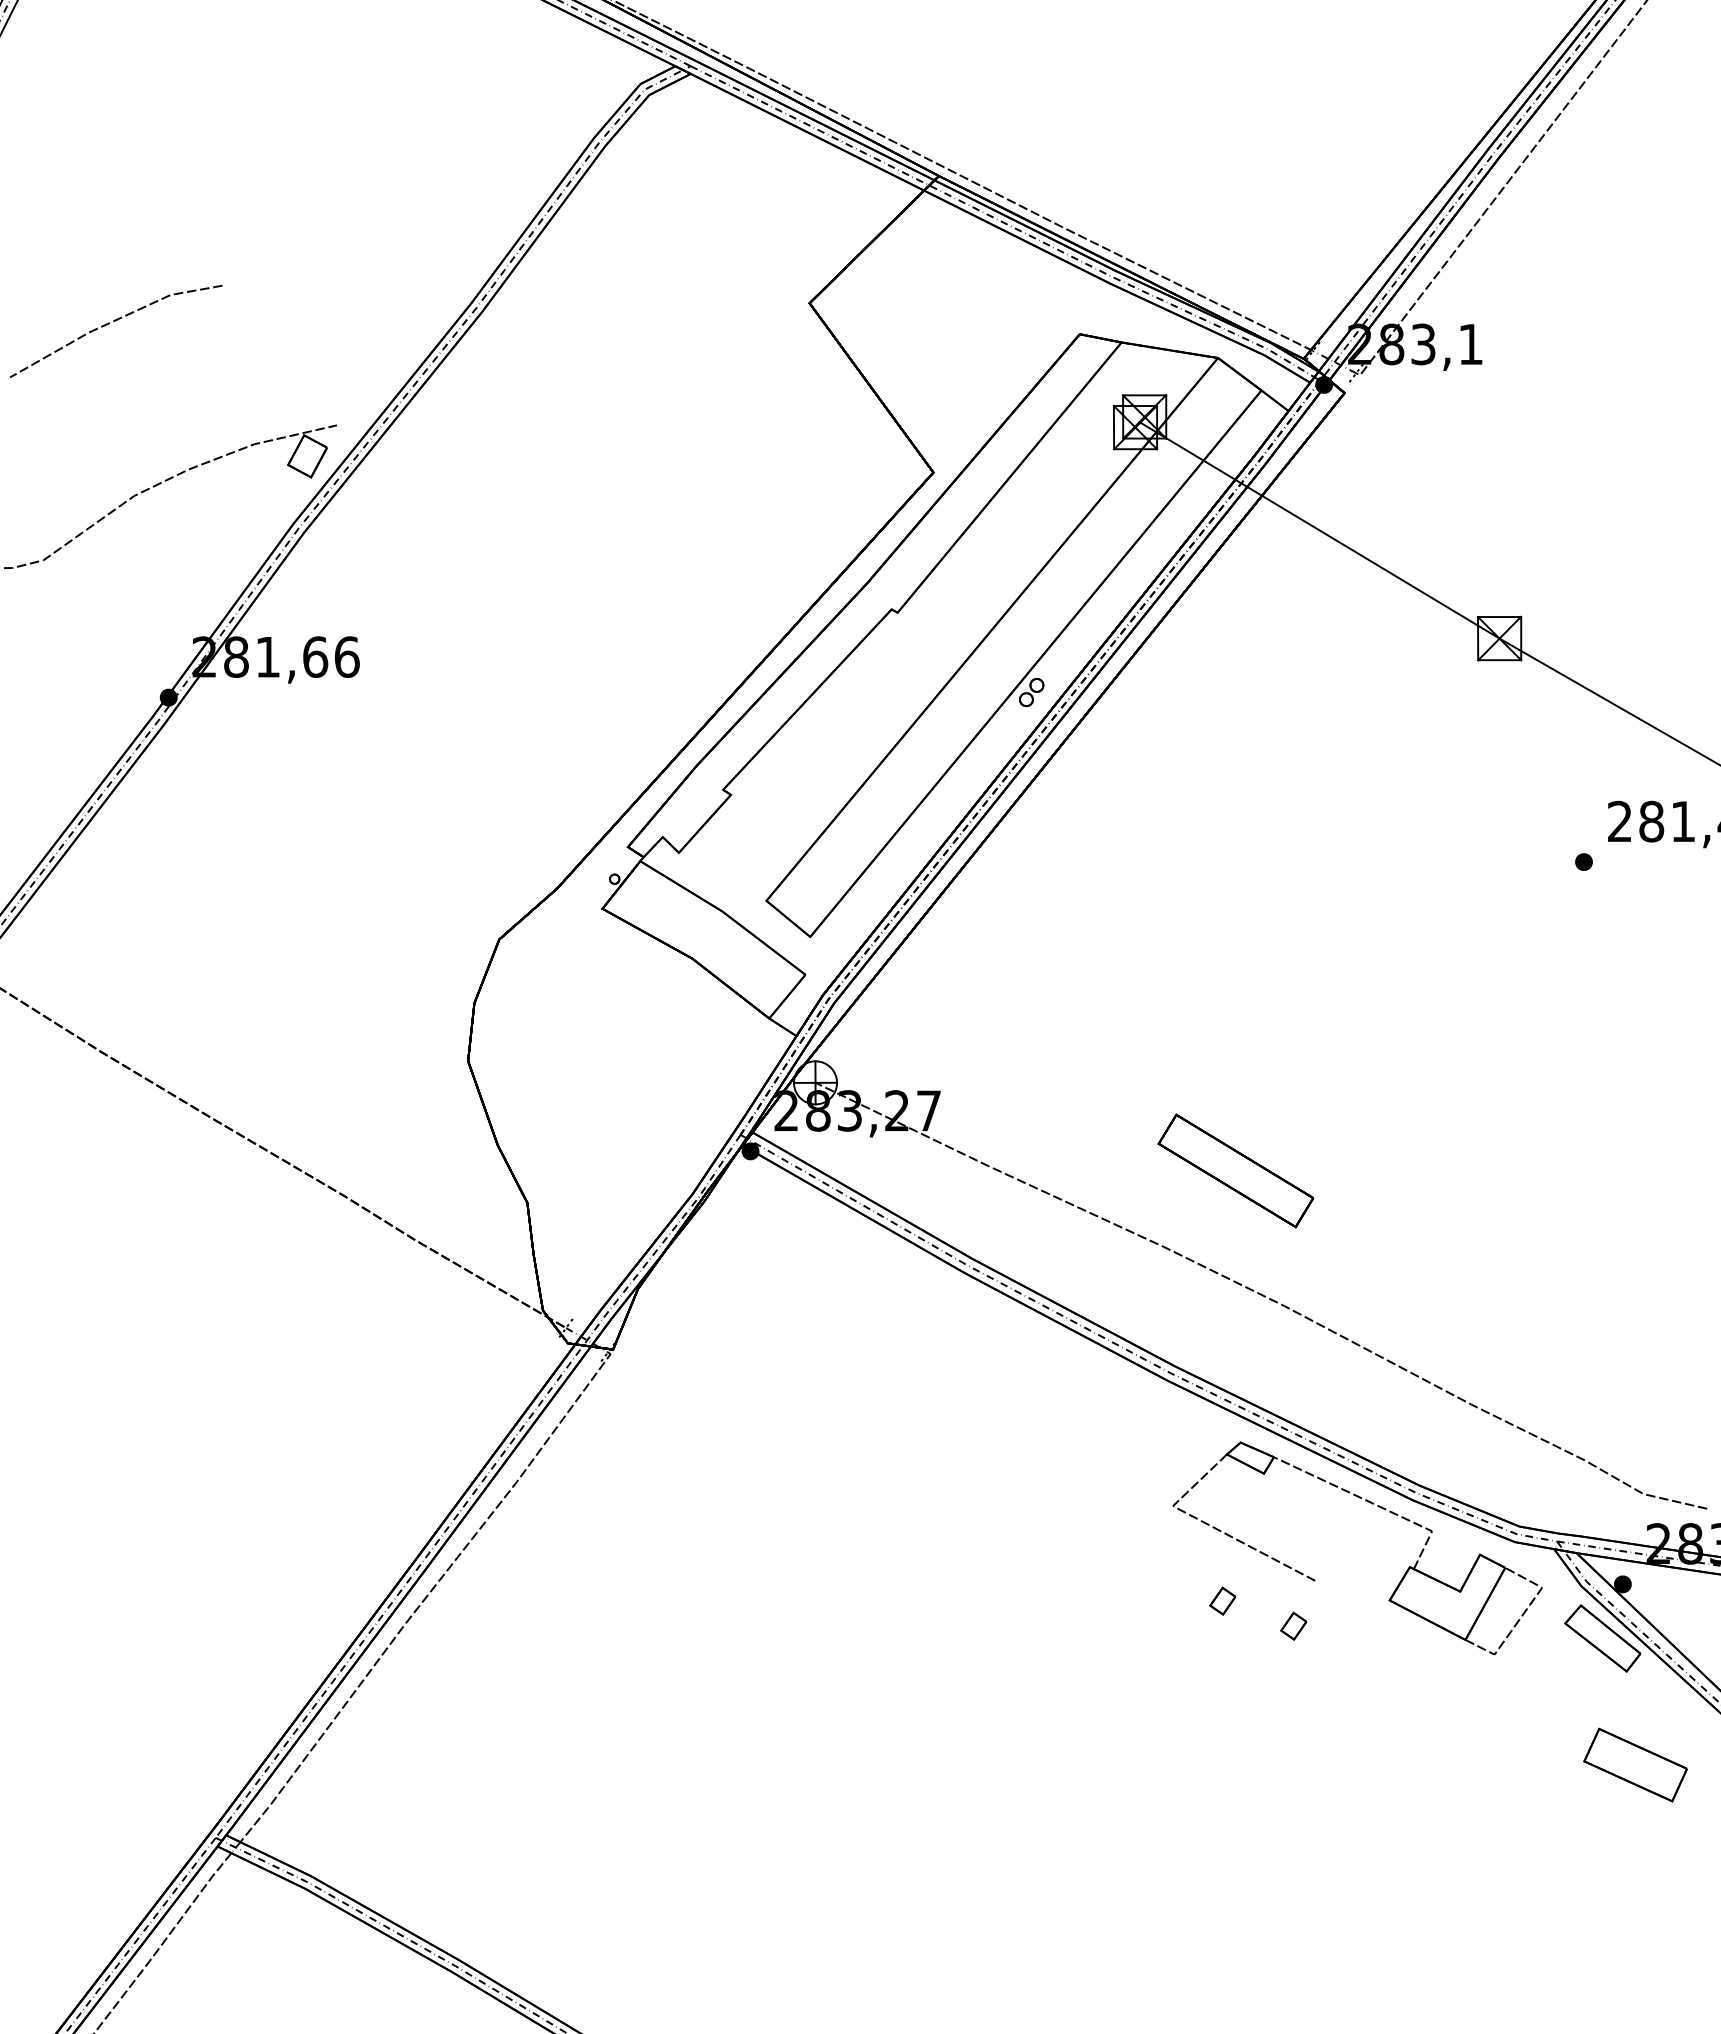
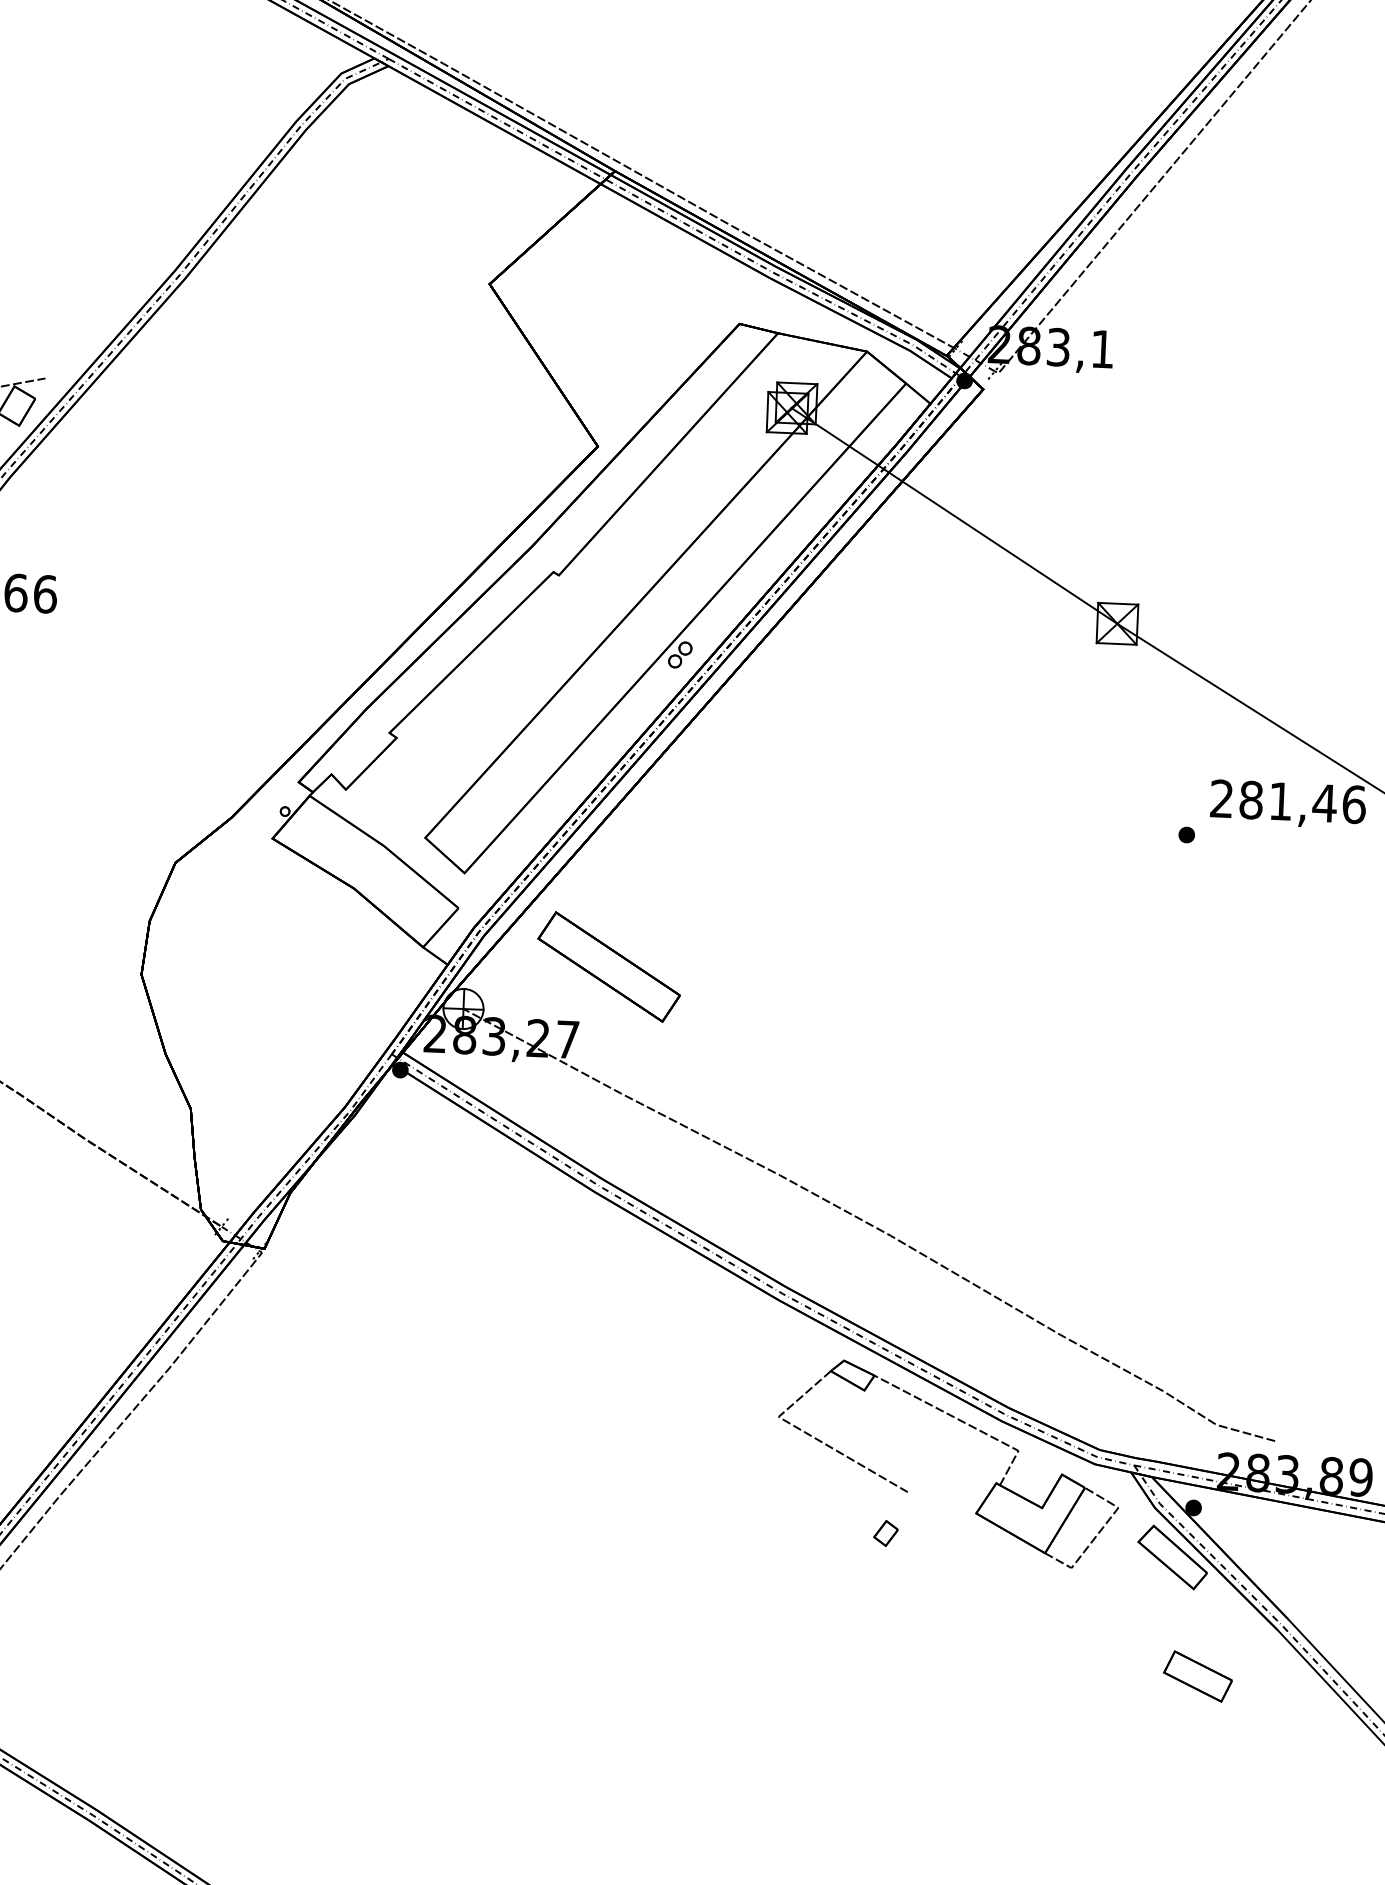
part: (1235, 1170) -> (608, 966), moved
part: (1222, 1600) -> (820, 1506), removed
part: (1635, 1765) -> (1198, 1676), size x0.71

